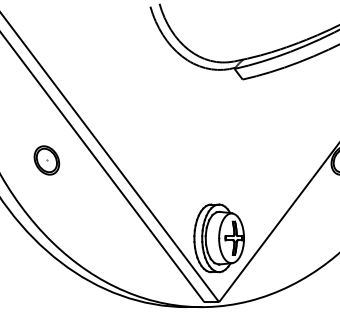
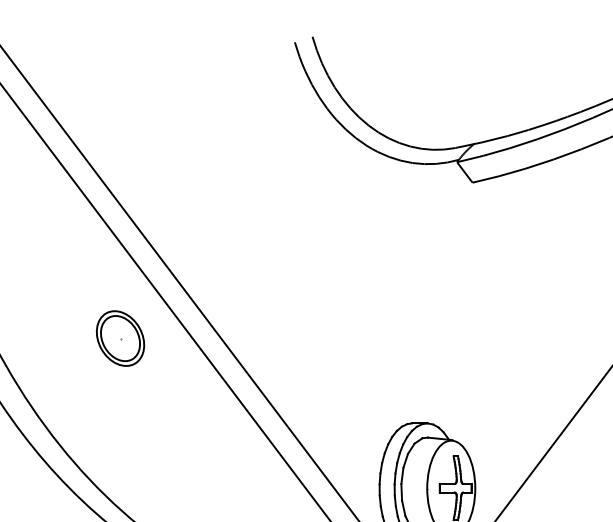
part: (46, 160) -> (119, 338), moved

